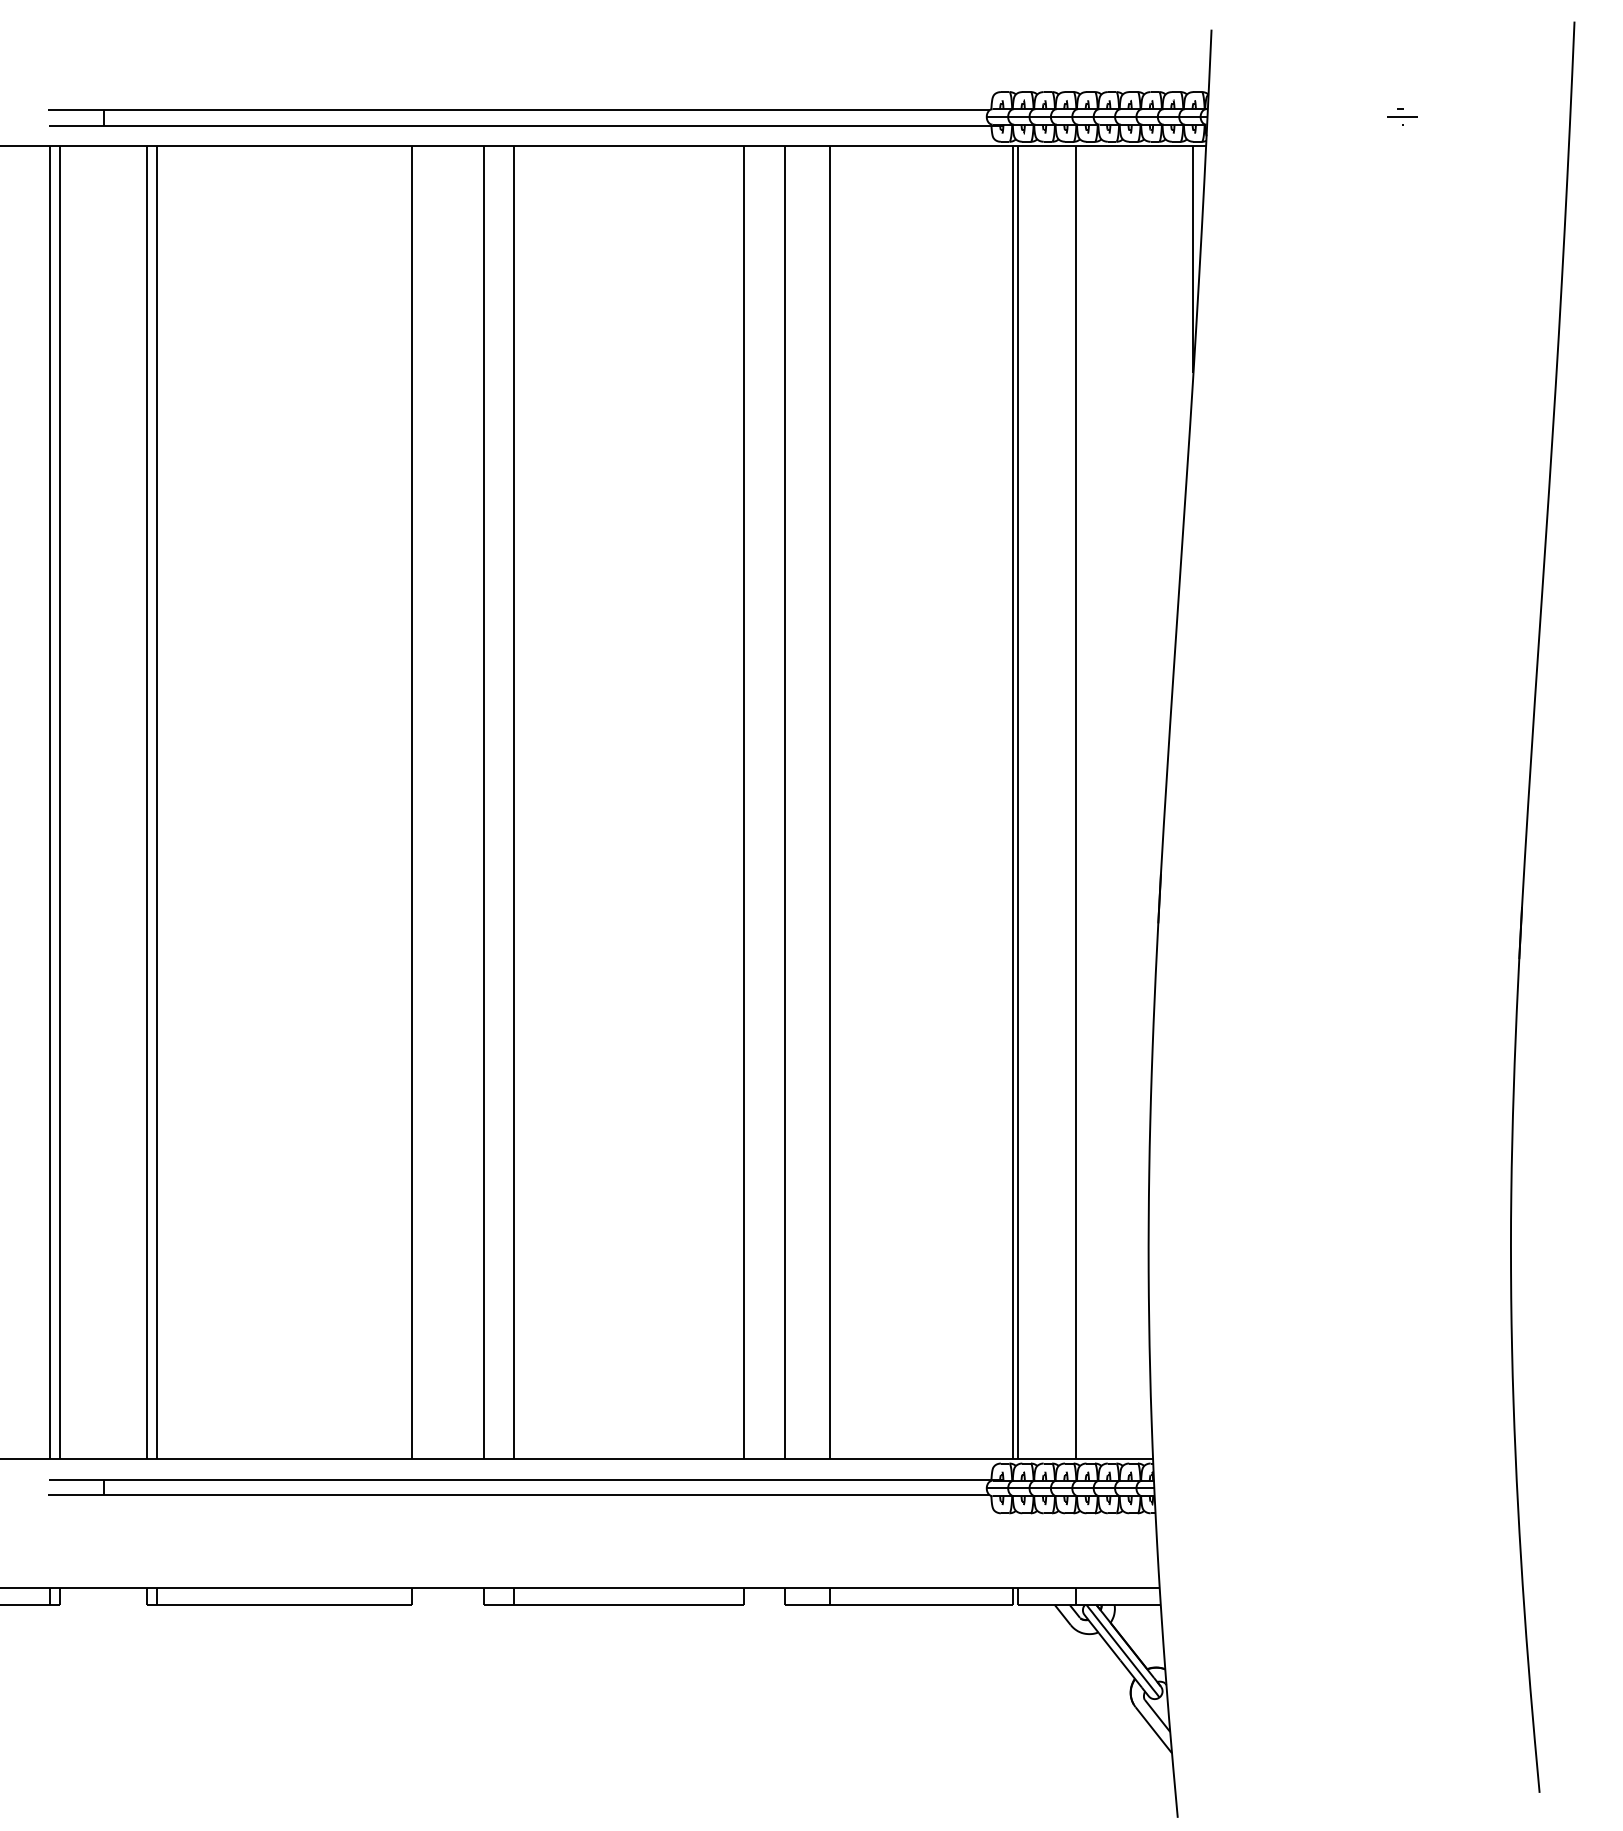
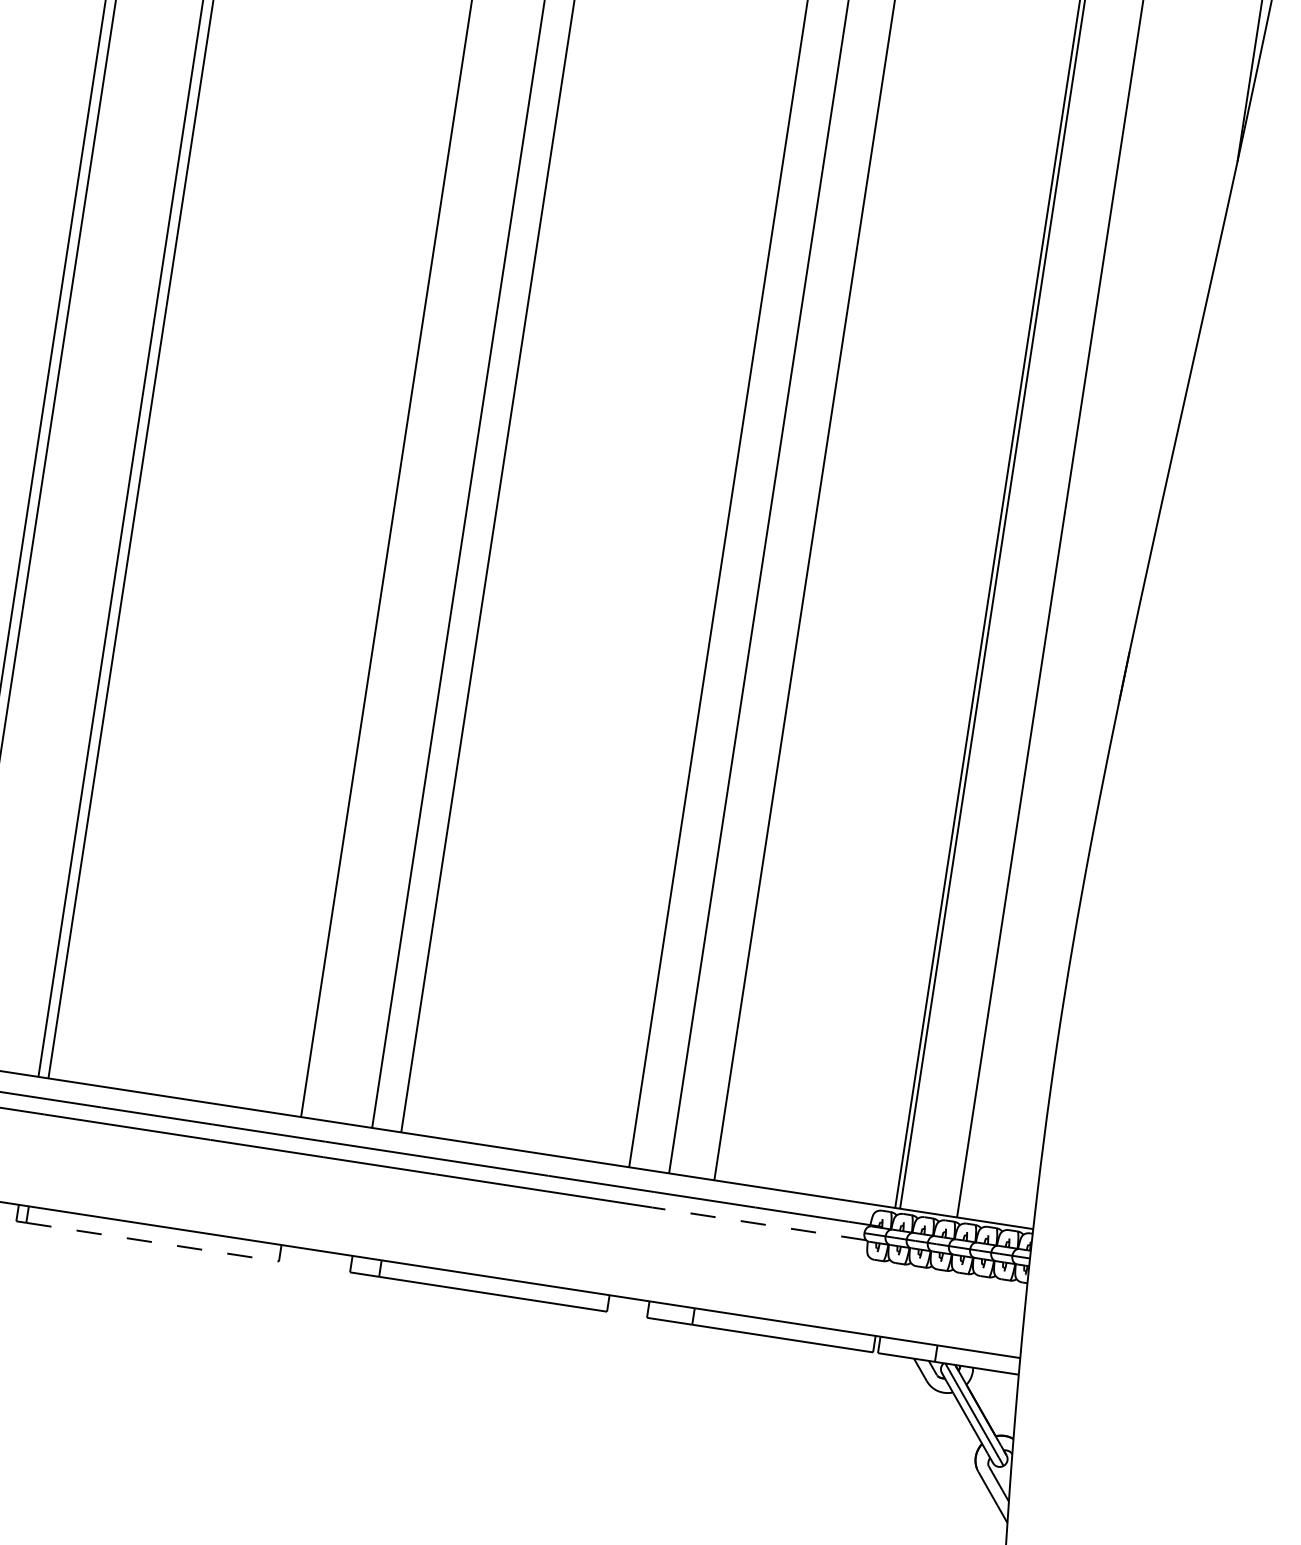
line: (881, 1495) -> (759, 1224), solid -> dashed
line: (284, 1604) -> (152, 1241), solid -> dashed

